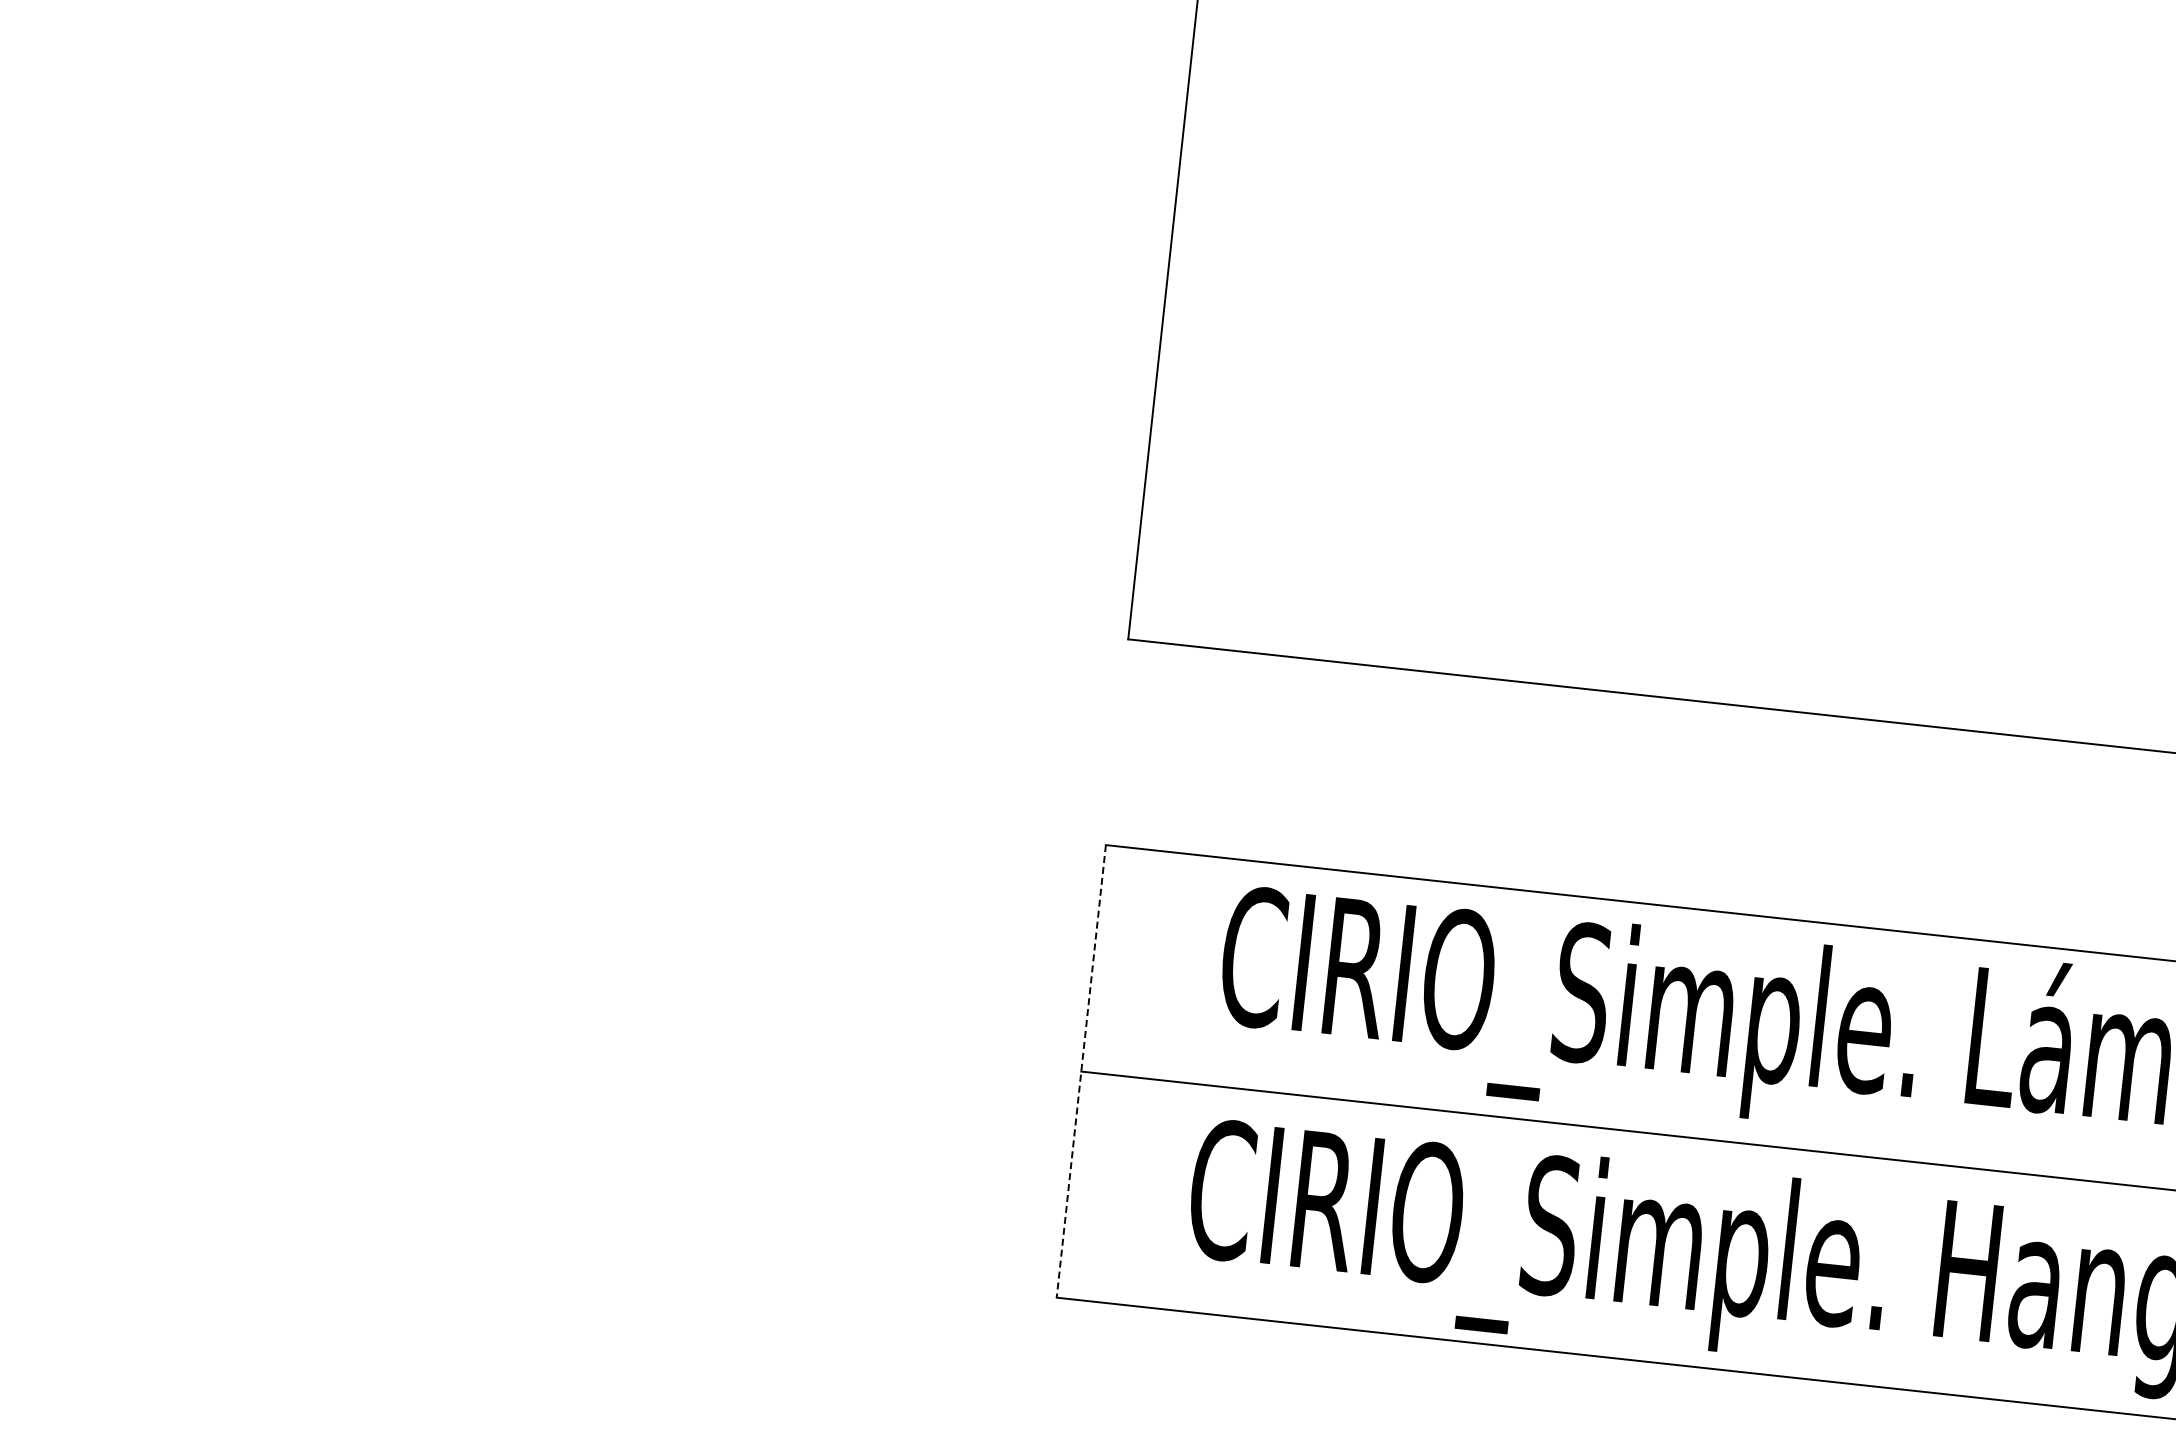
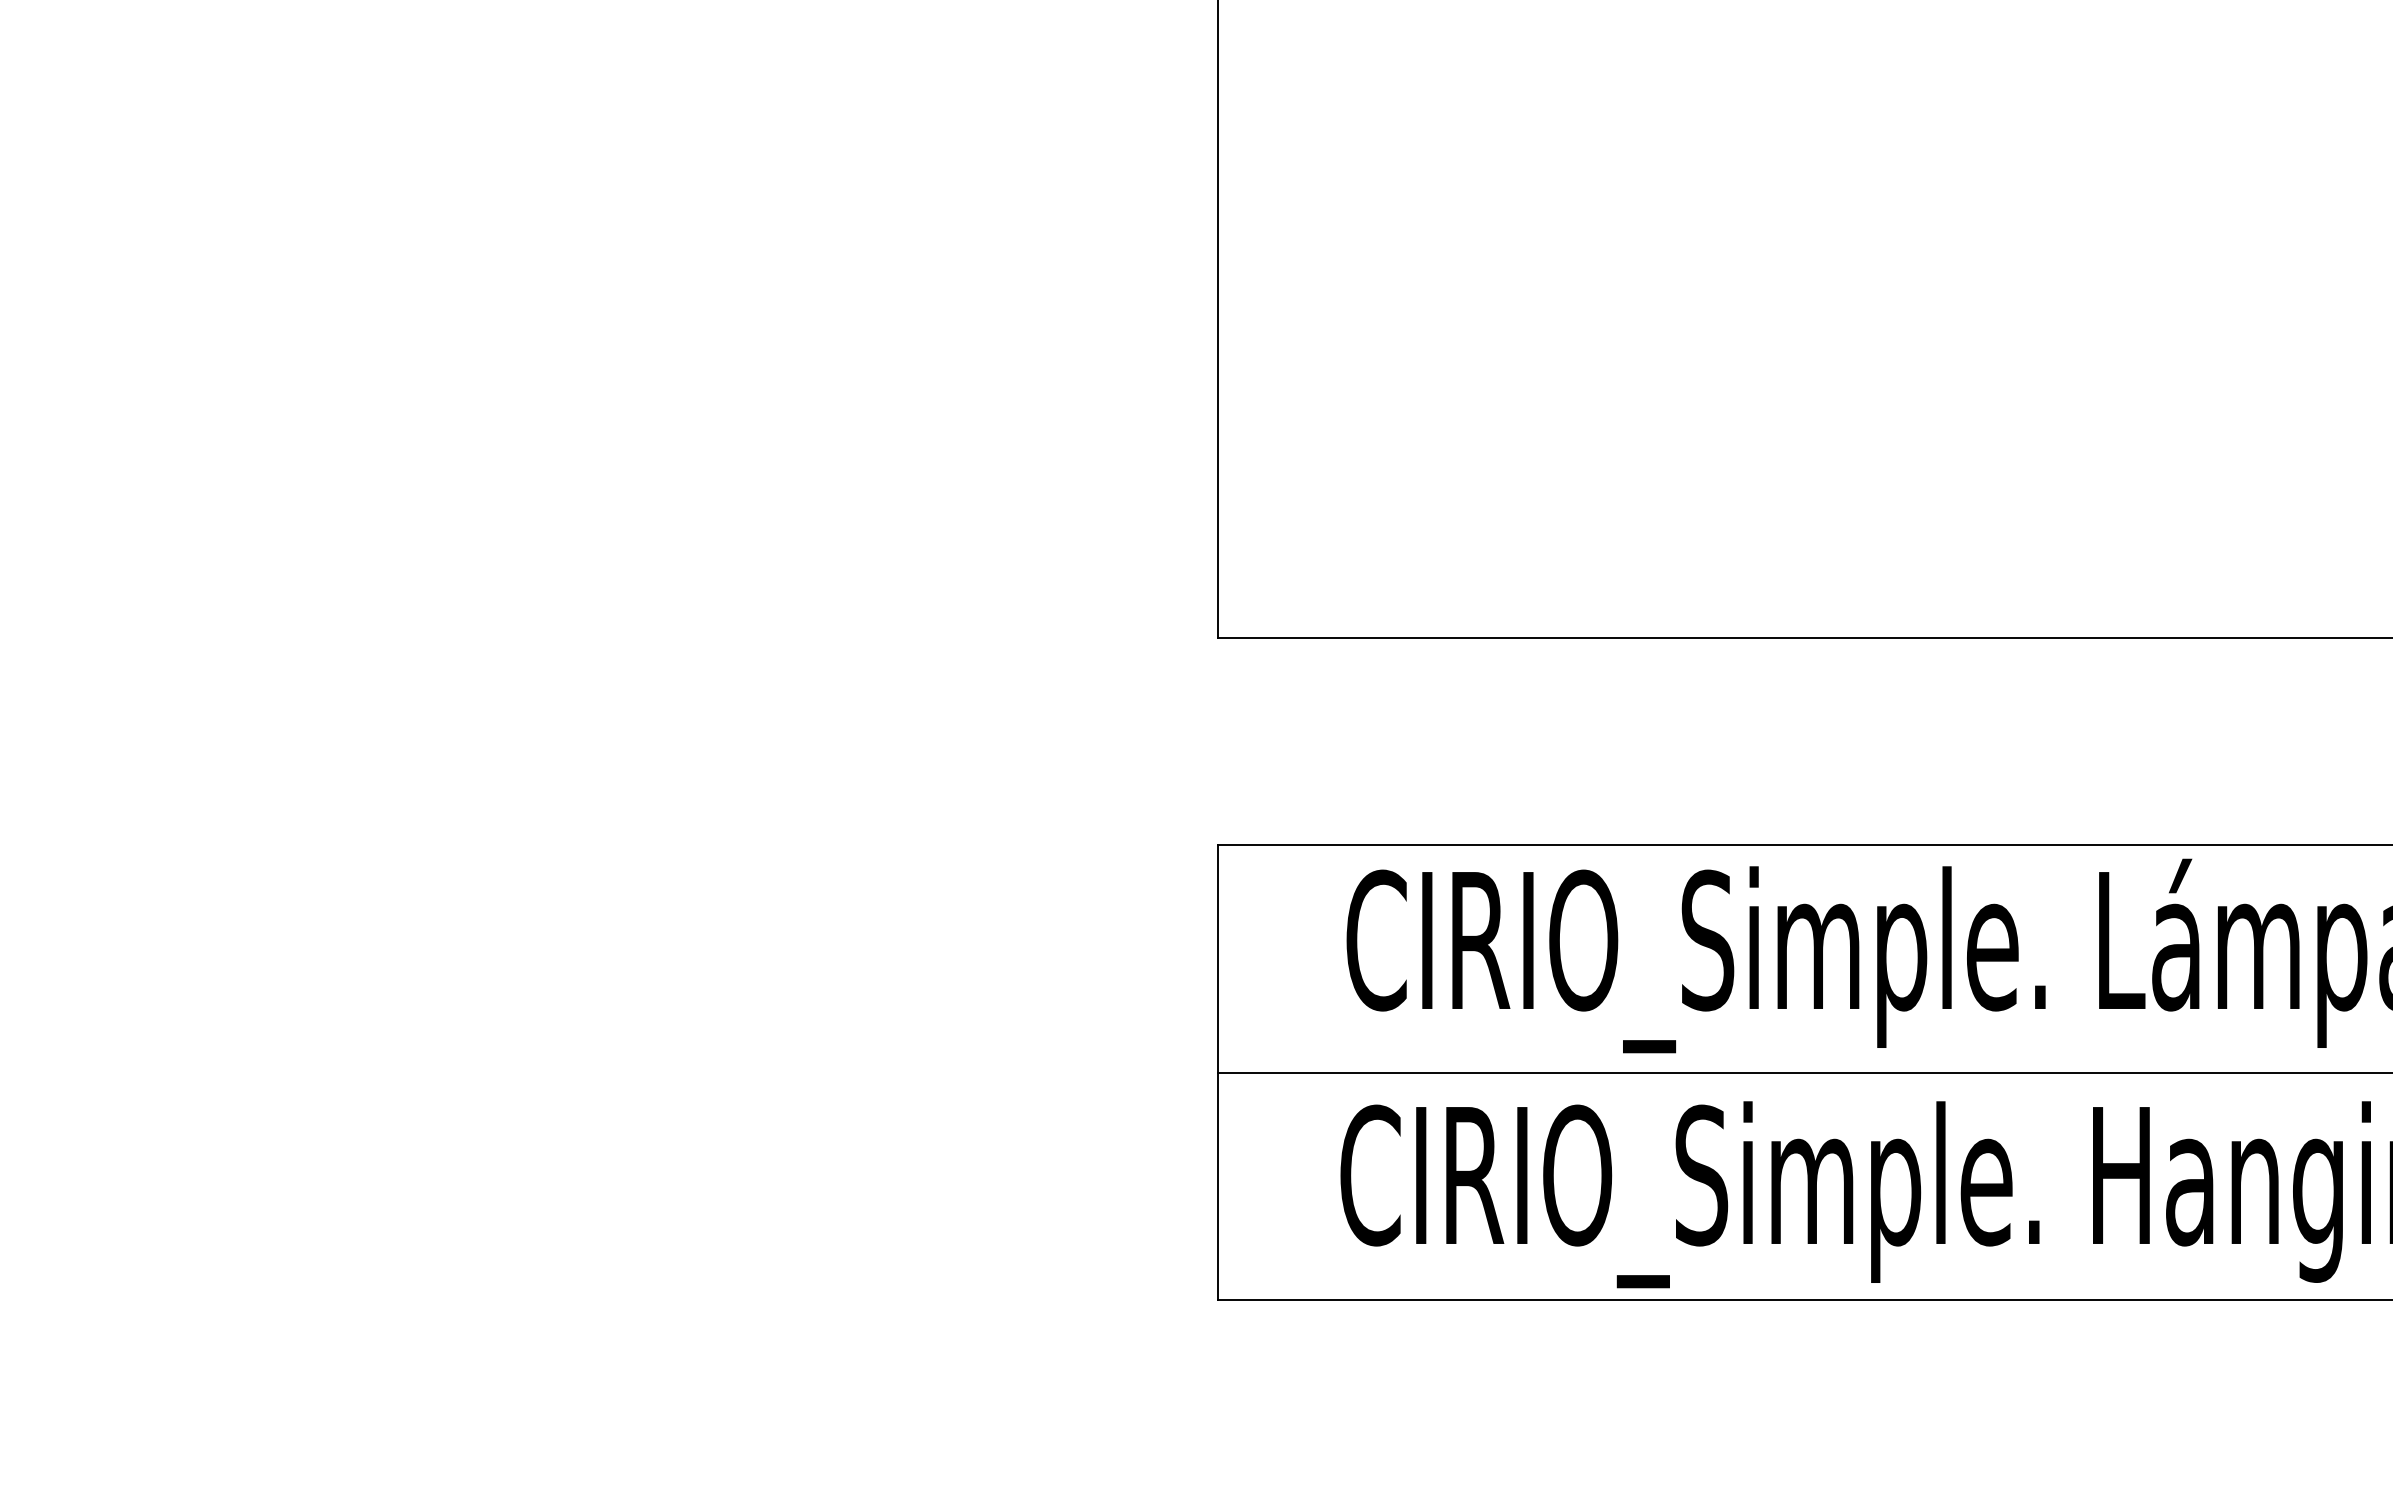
line: (1080, 1071) -> (1217, 1072), dashed -> solid

